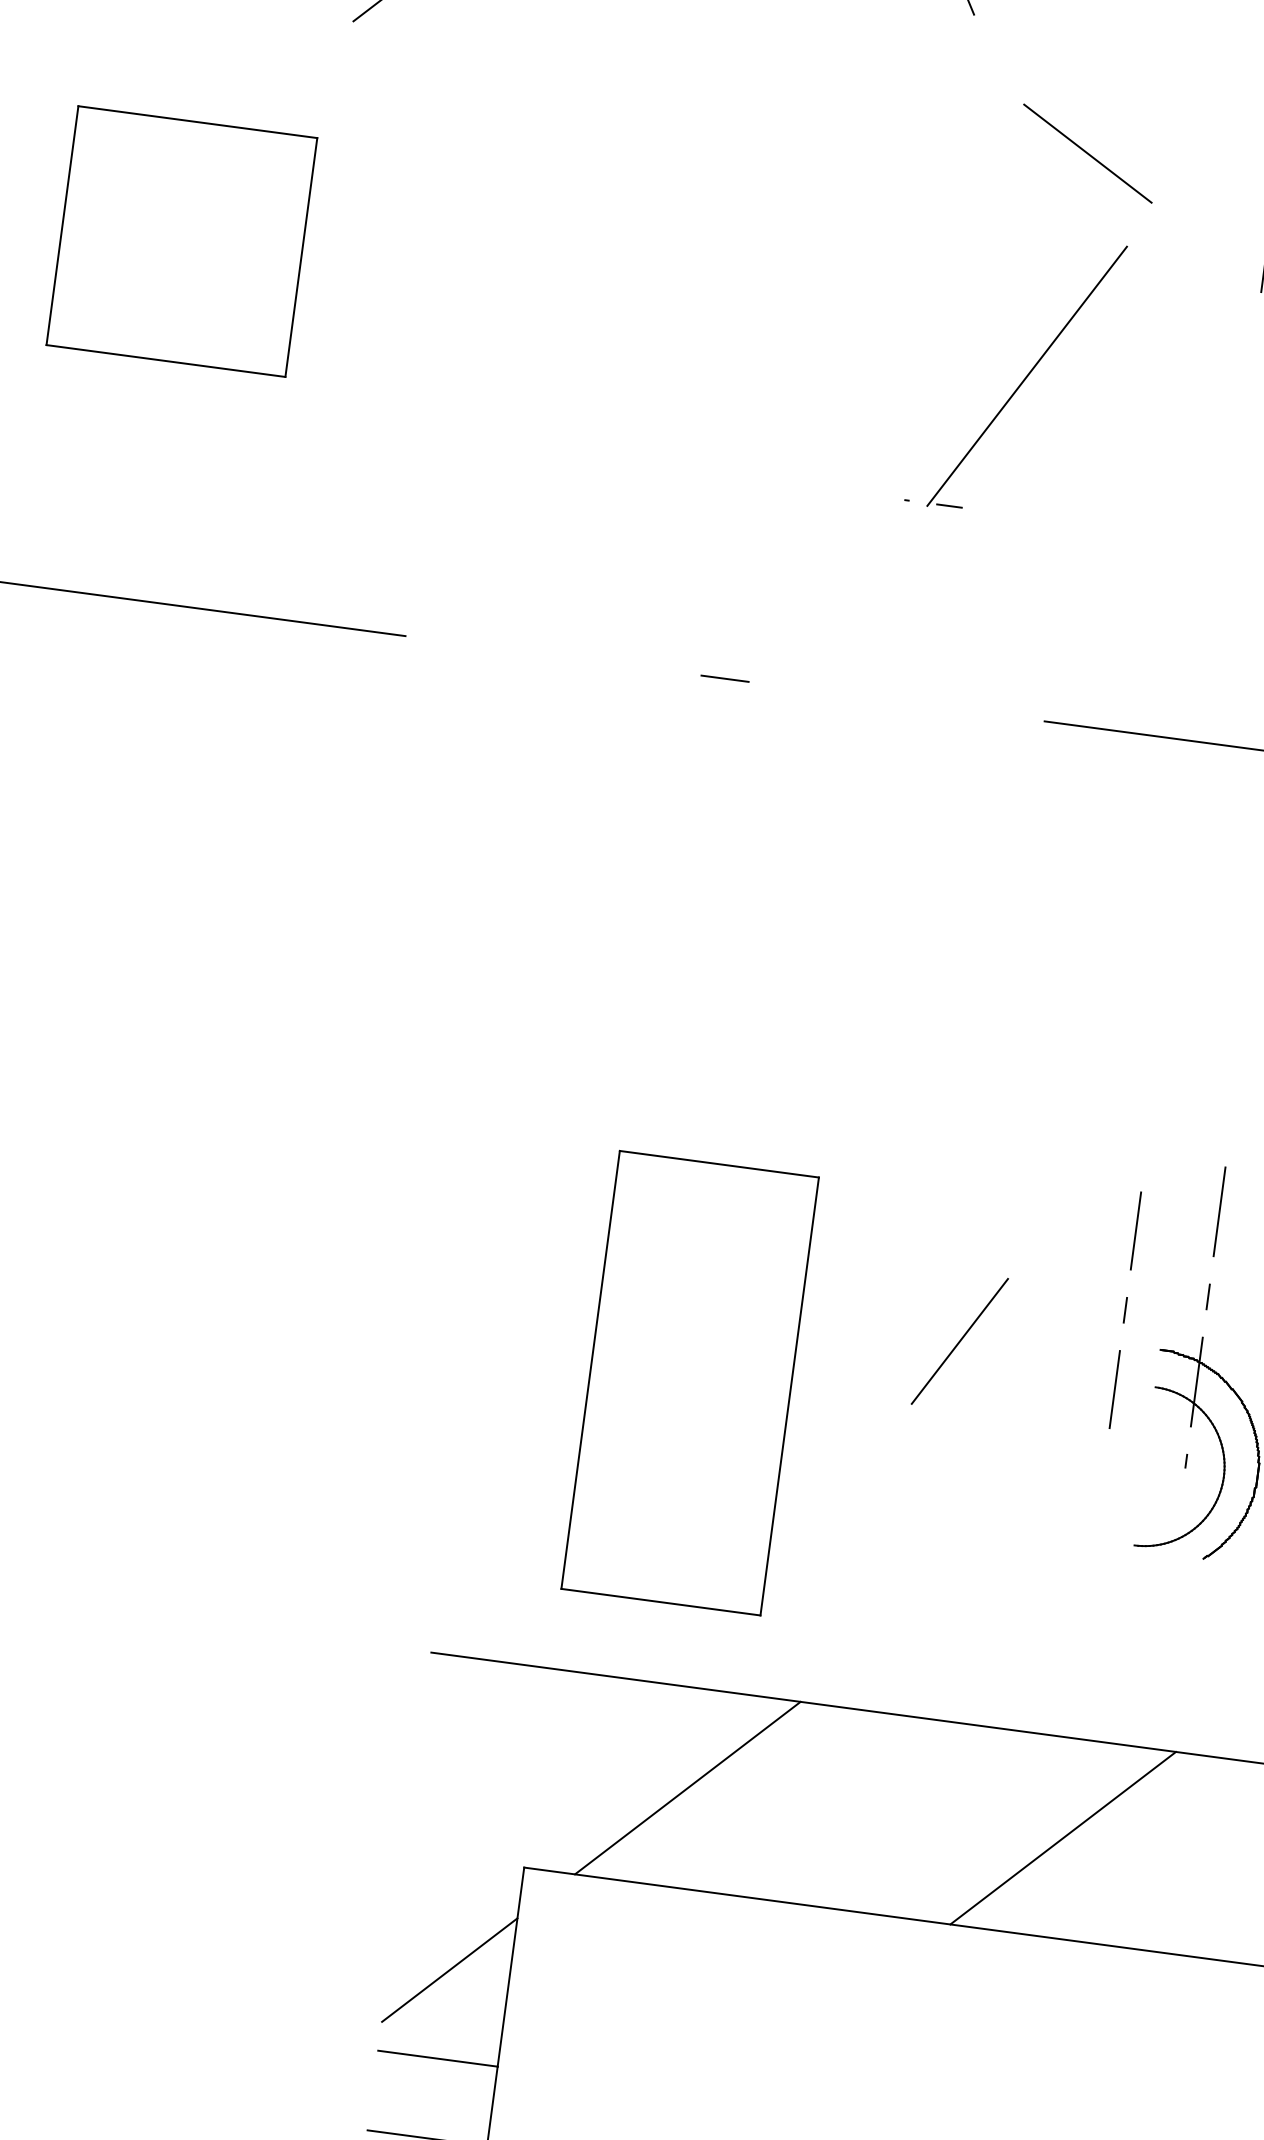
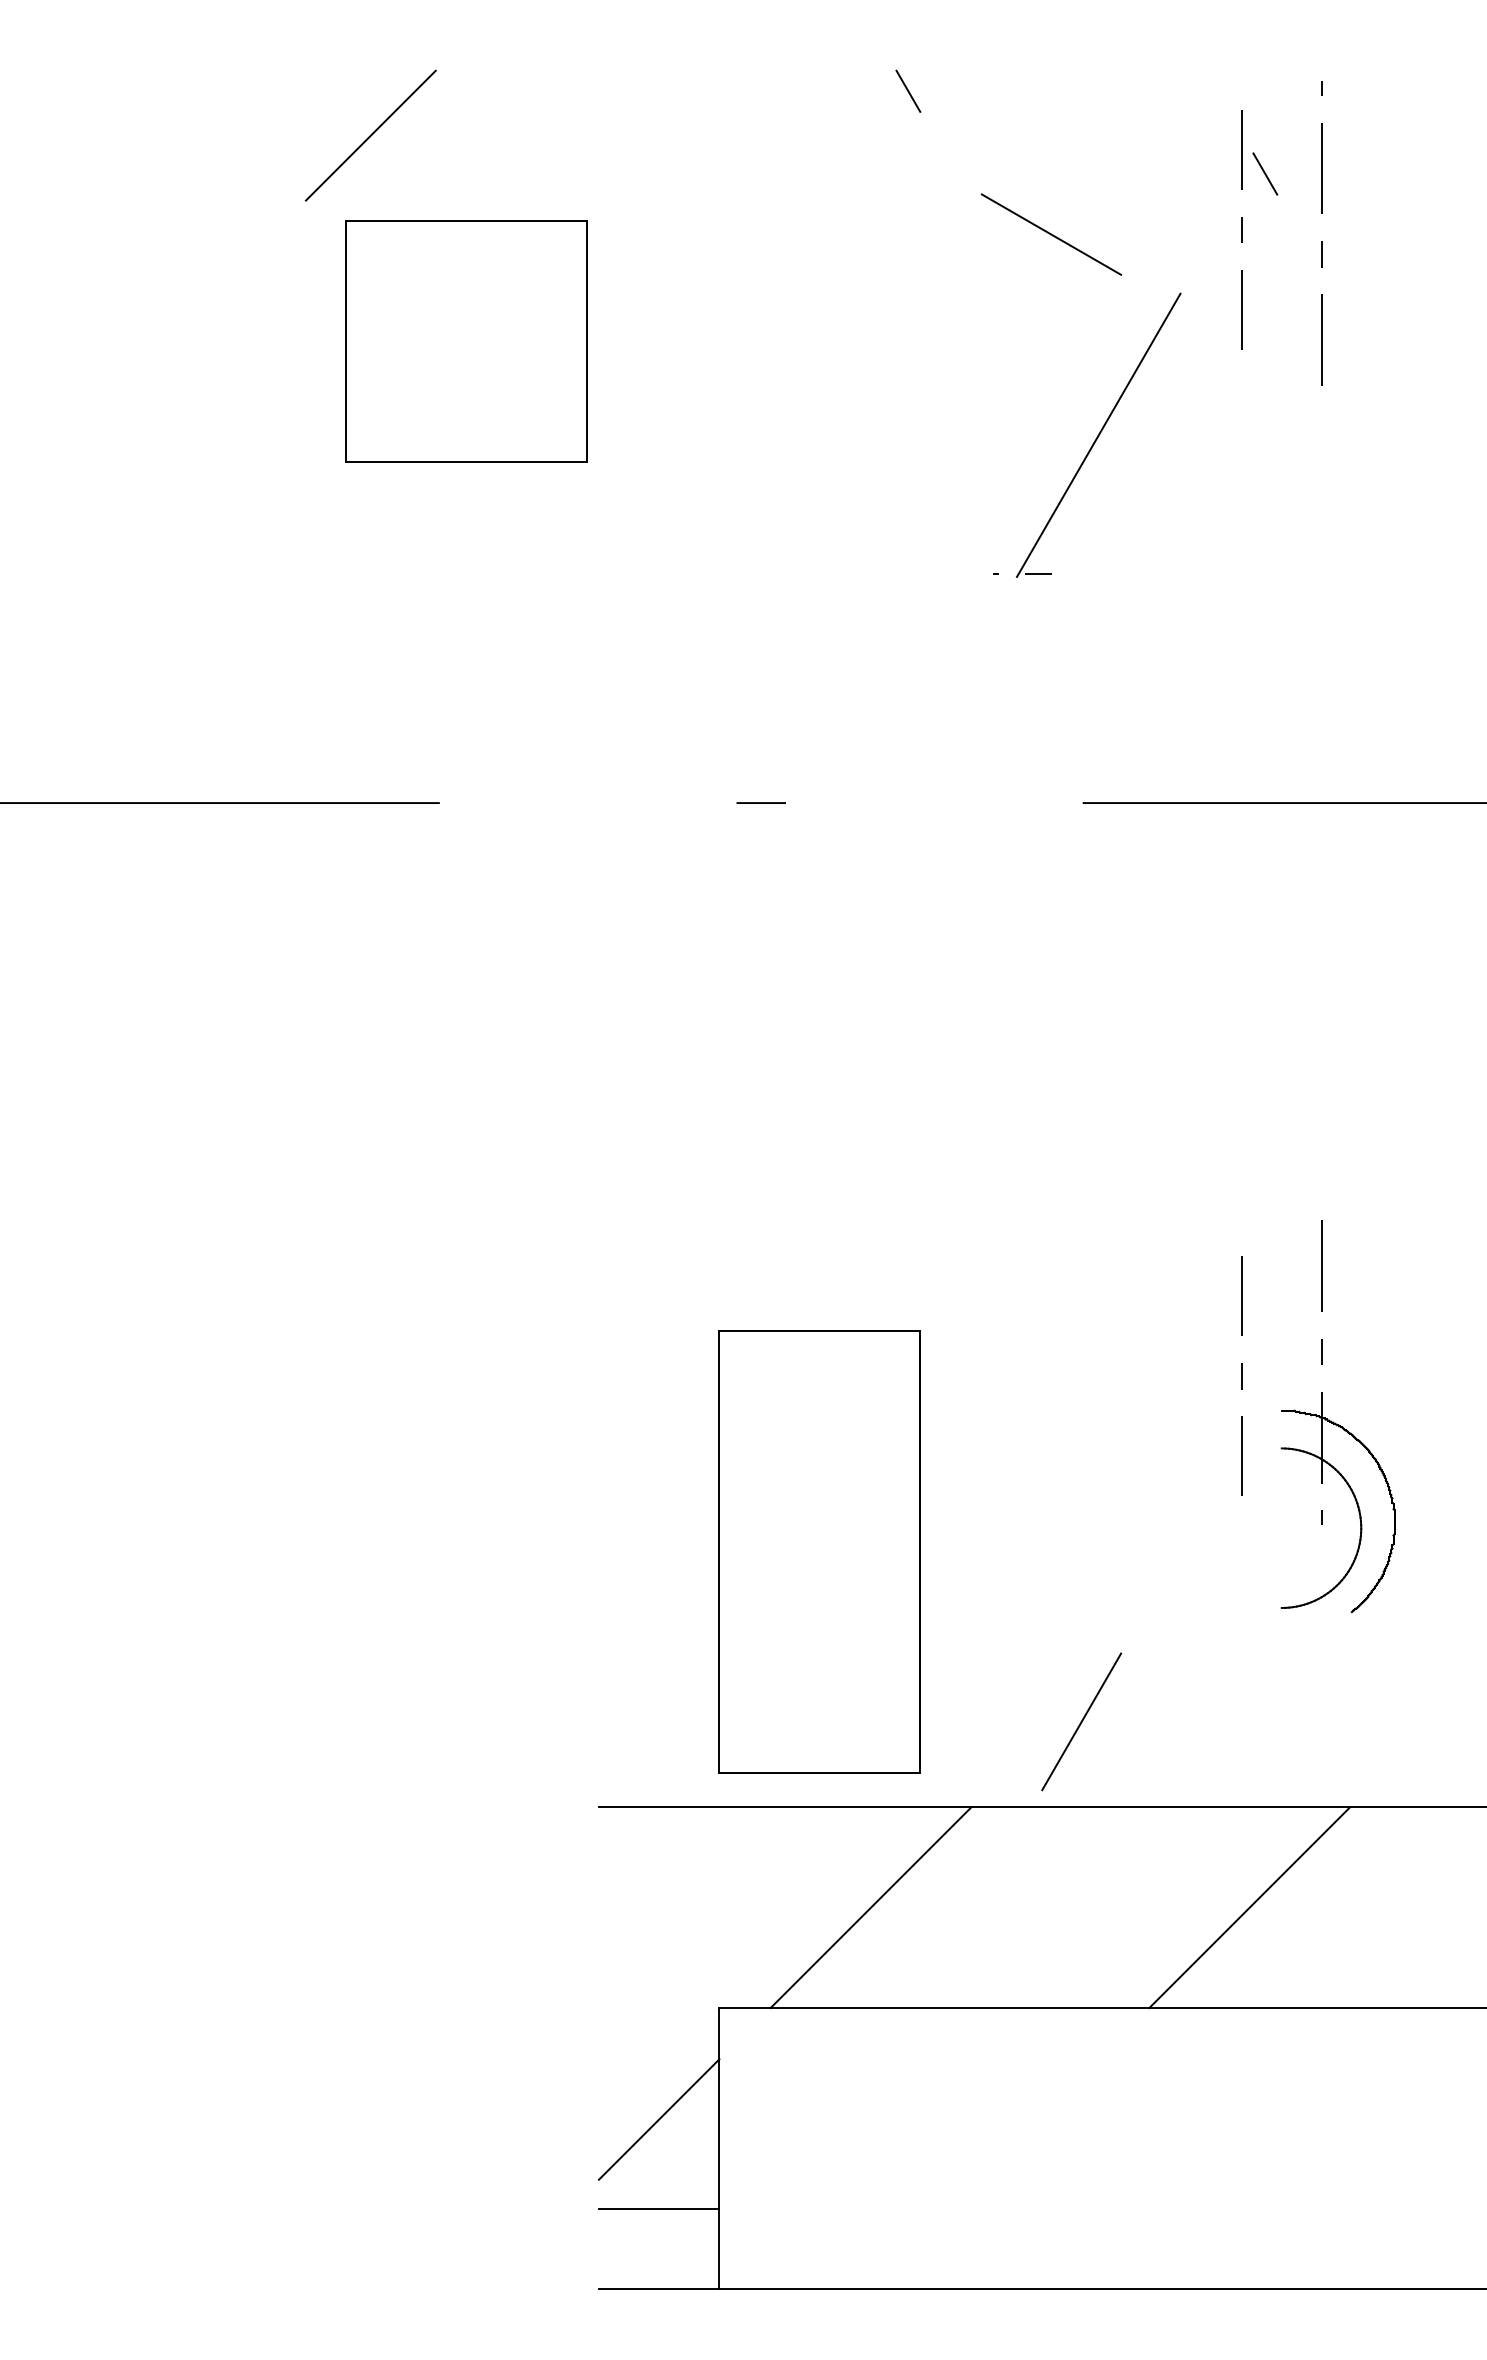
part: (182, 241) -> (466, 341), moved
part: (1023, 379) -> (1095, 438), moved
line: (959, 1341) -> (1081, 1721), moved
part: (689, 1382) -> (819, 1551), moved

